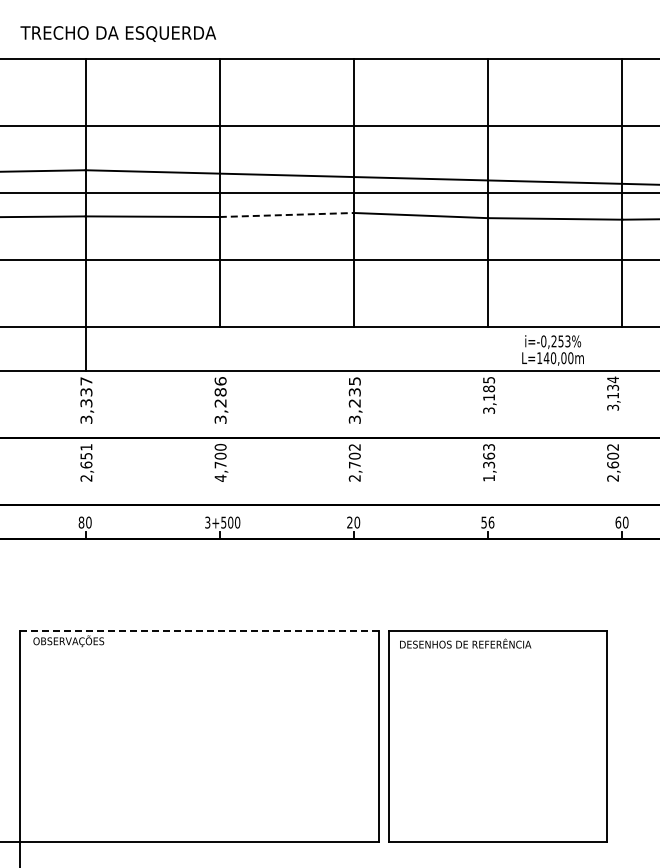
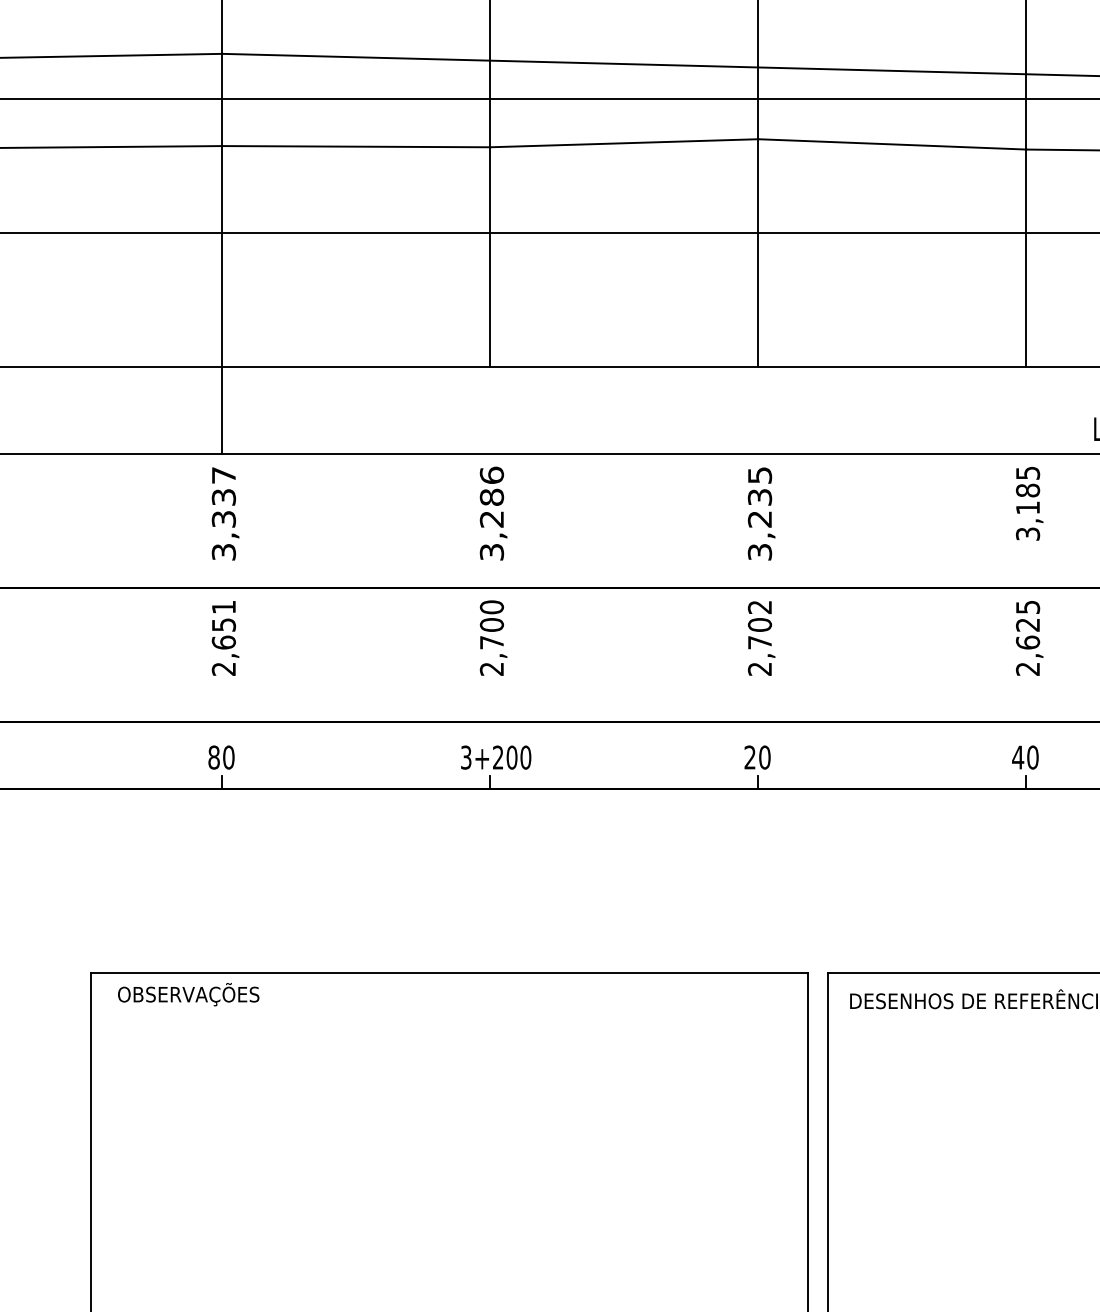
line: (287, 214) -> (625, 142), dashed -> solid
text: (489, 462) -> (1028, 637), 1,363 -> 2,625
text: (220, 477) -> (491, 667), 4,700 -> 2,700
text: (223, 522) -> (497, 757), 3+500 -> 3+200
text: (487, 522) -> (1024, 757), 56 -> 40
line: (199, 630) -> (449, 973), dashed -> solid

